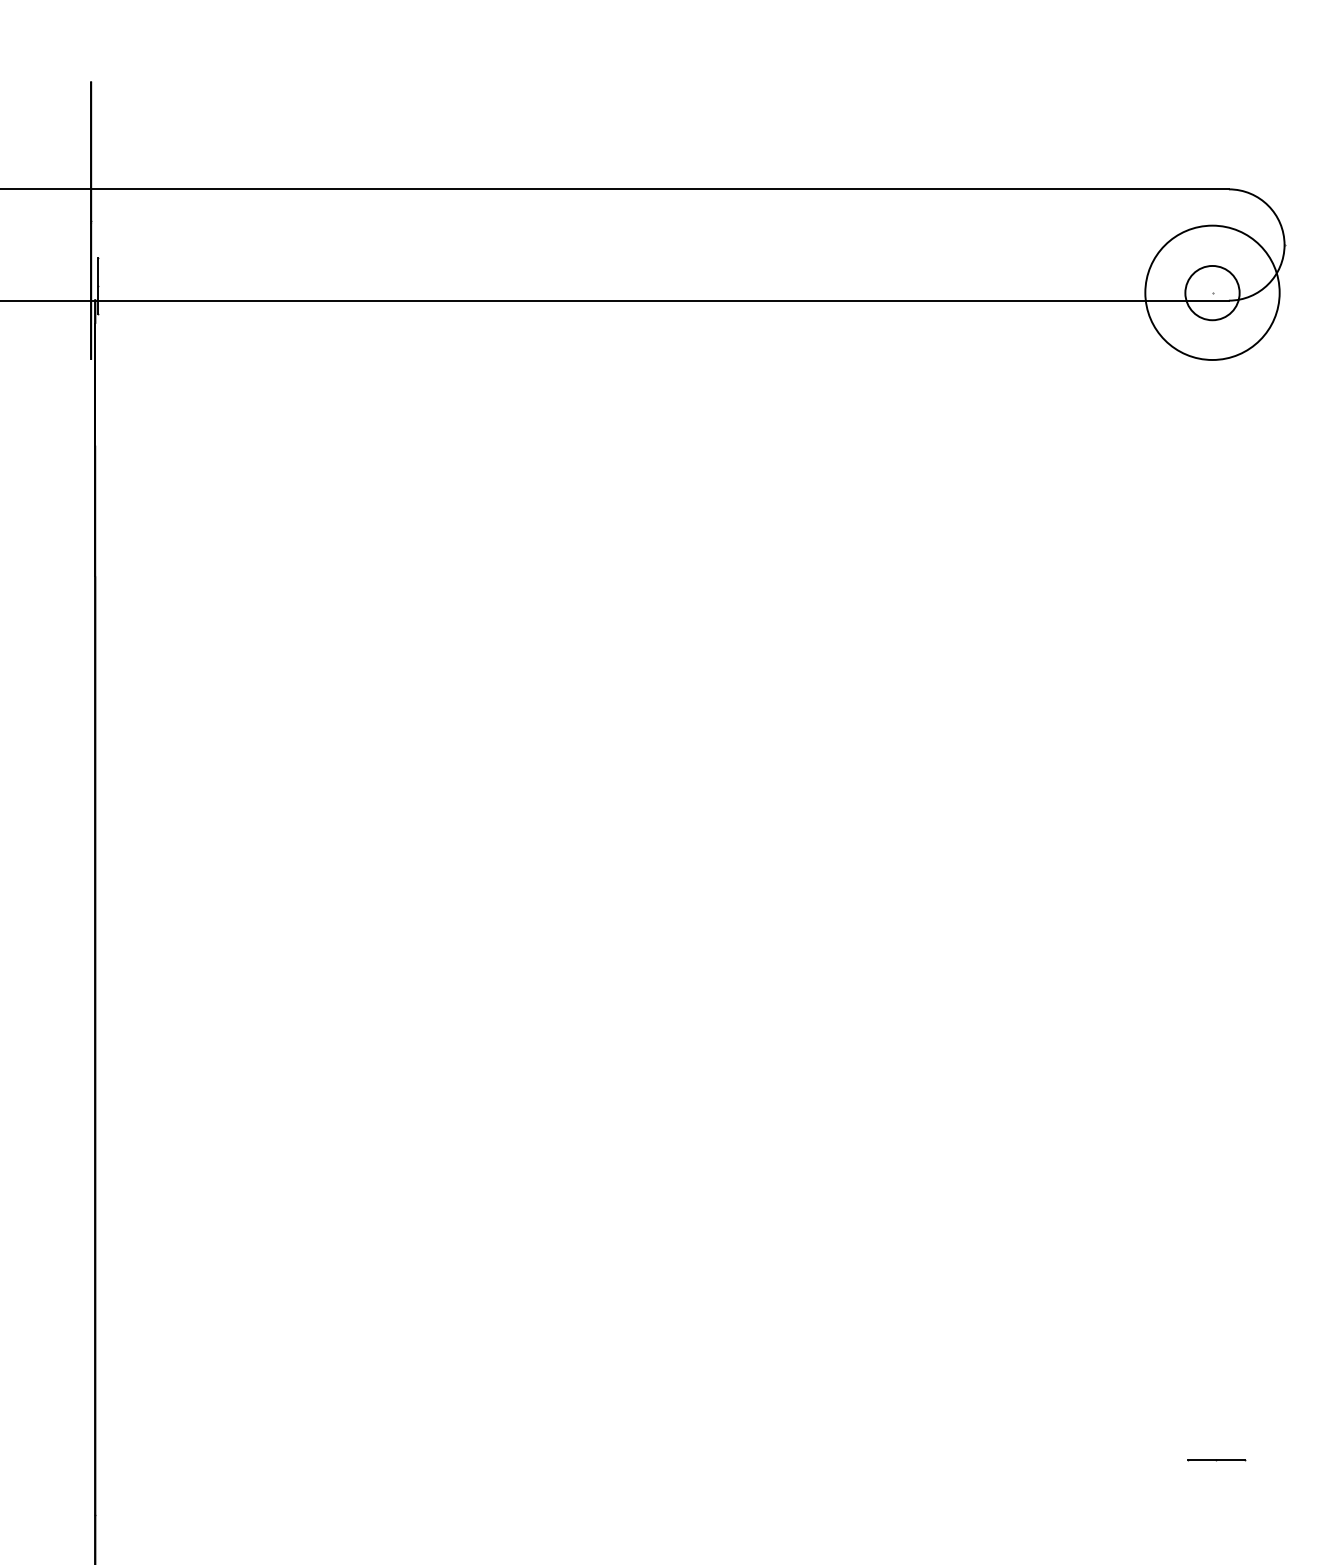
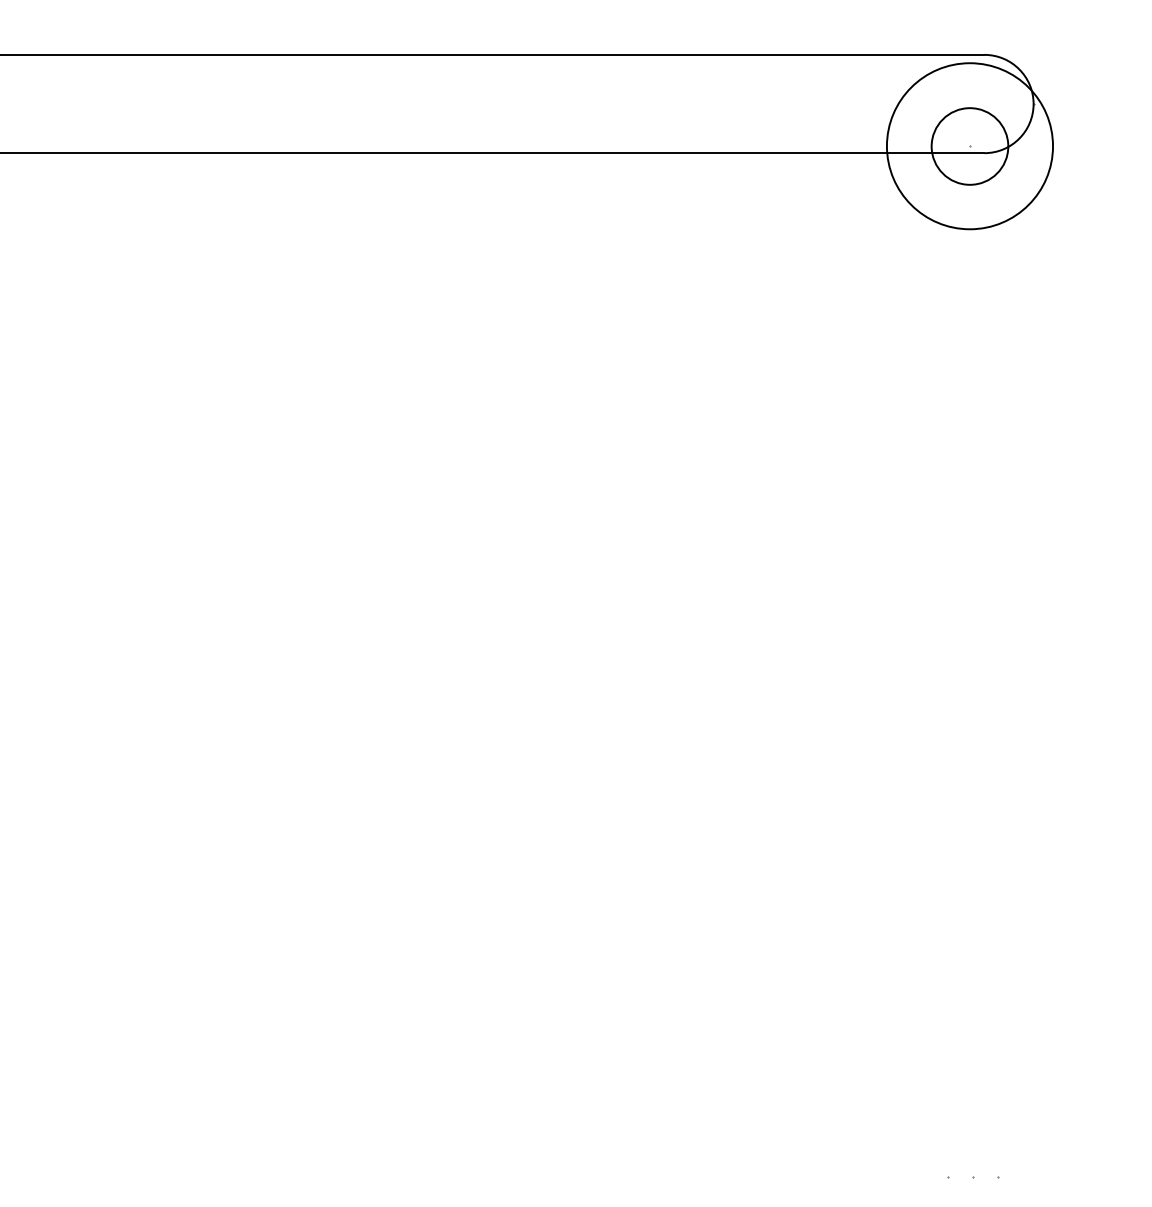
circle: (1212, 292) -> (969, 145), size x1.4
circle: (1212, 292) -> (969, 145), size x1.6
line: (1216, 1460) -> (973, 1177), removed

